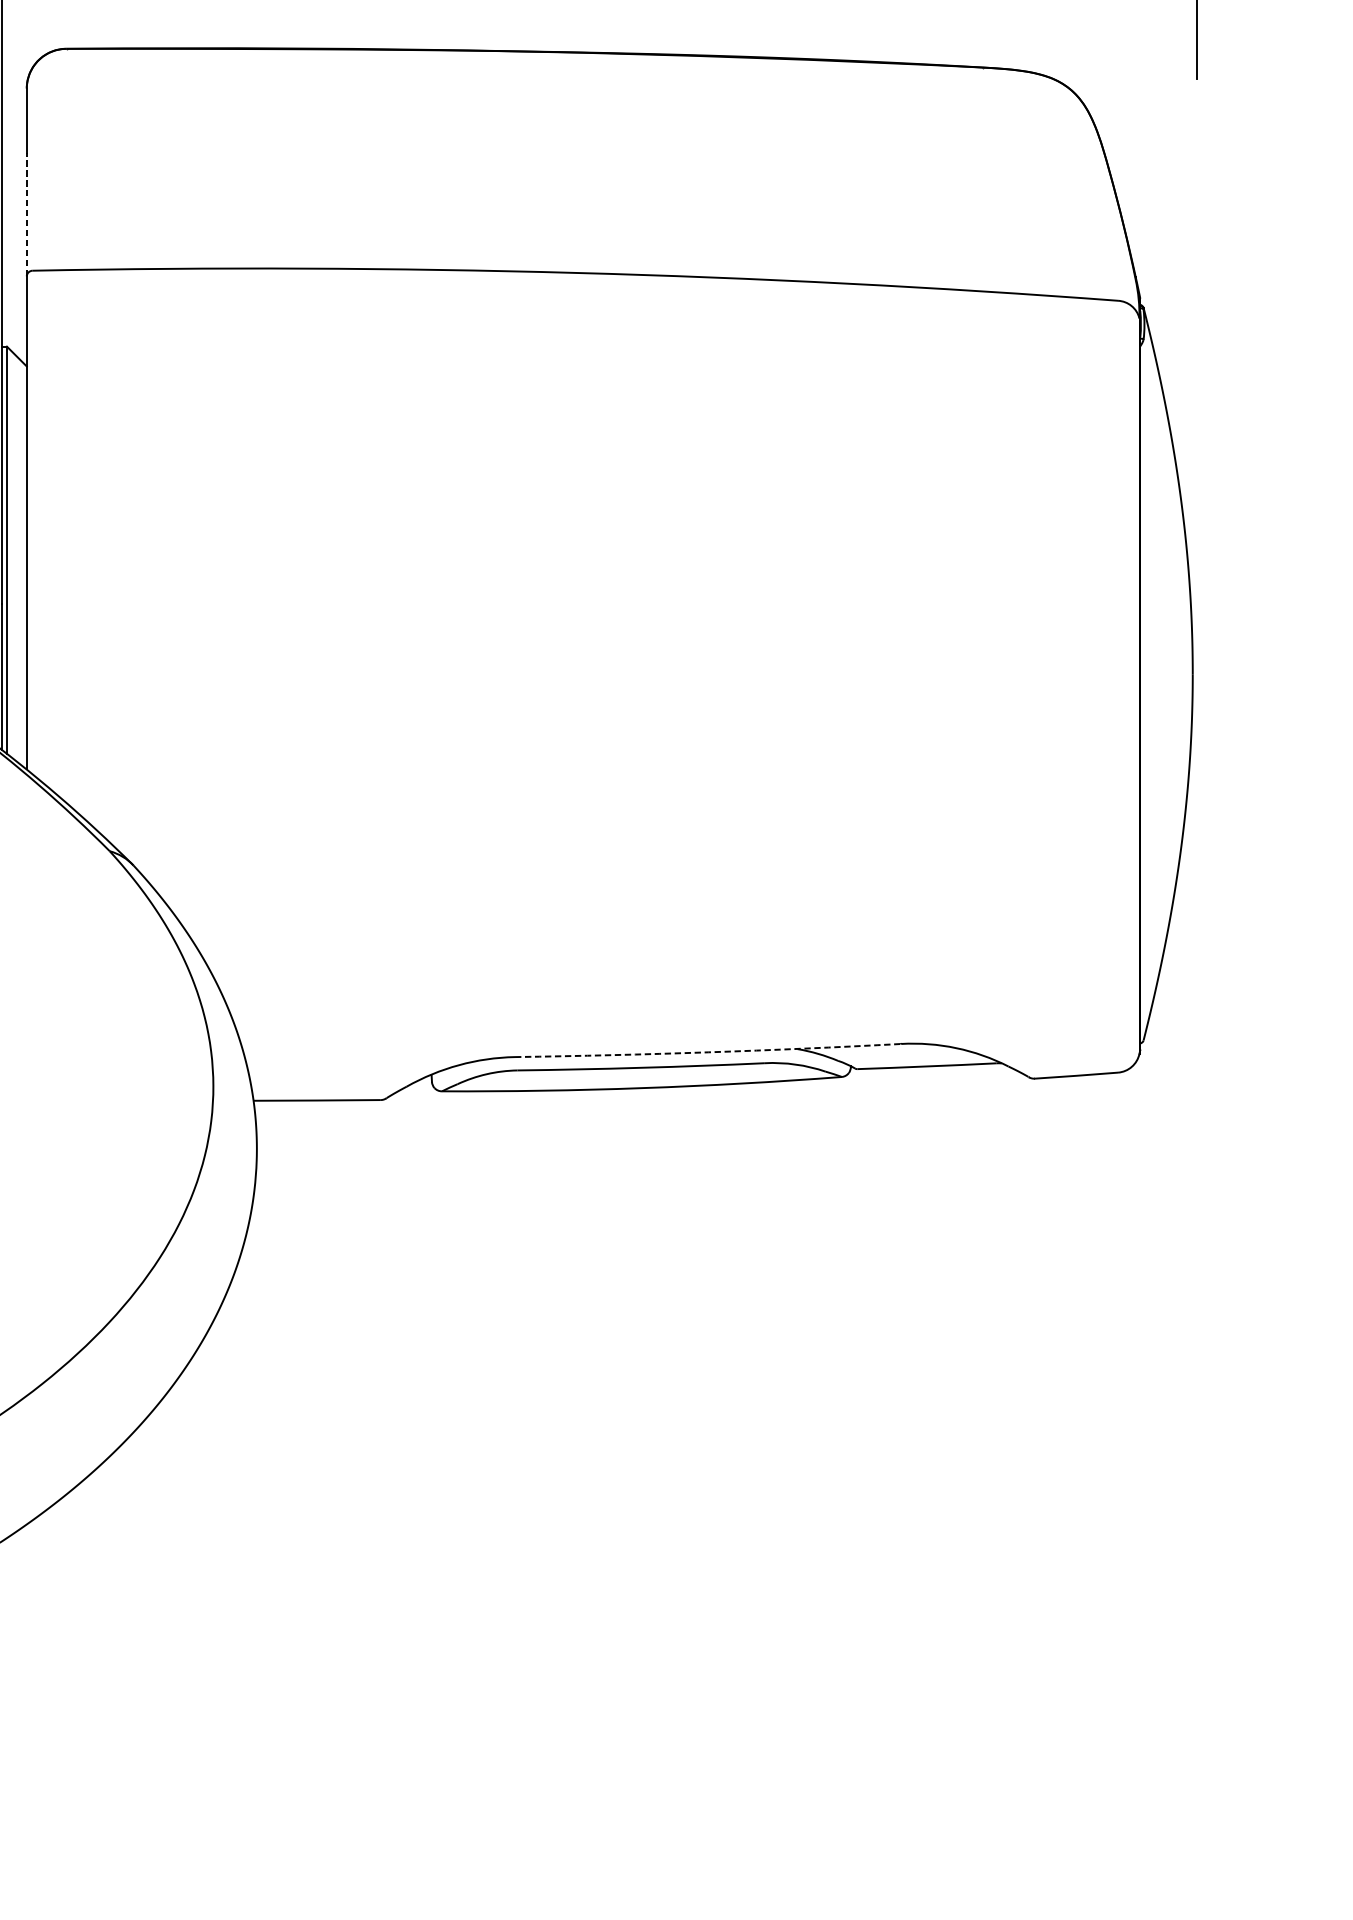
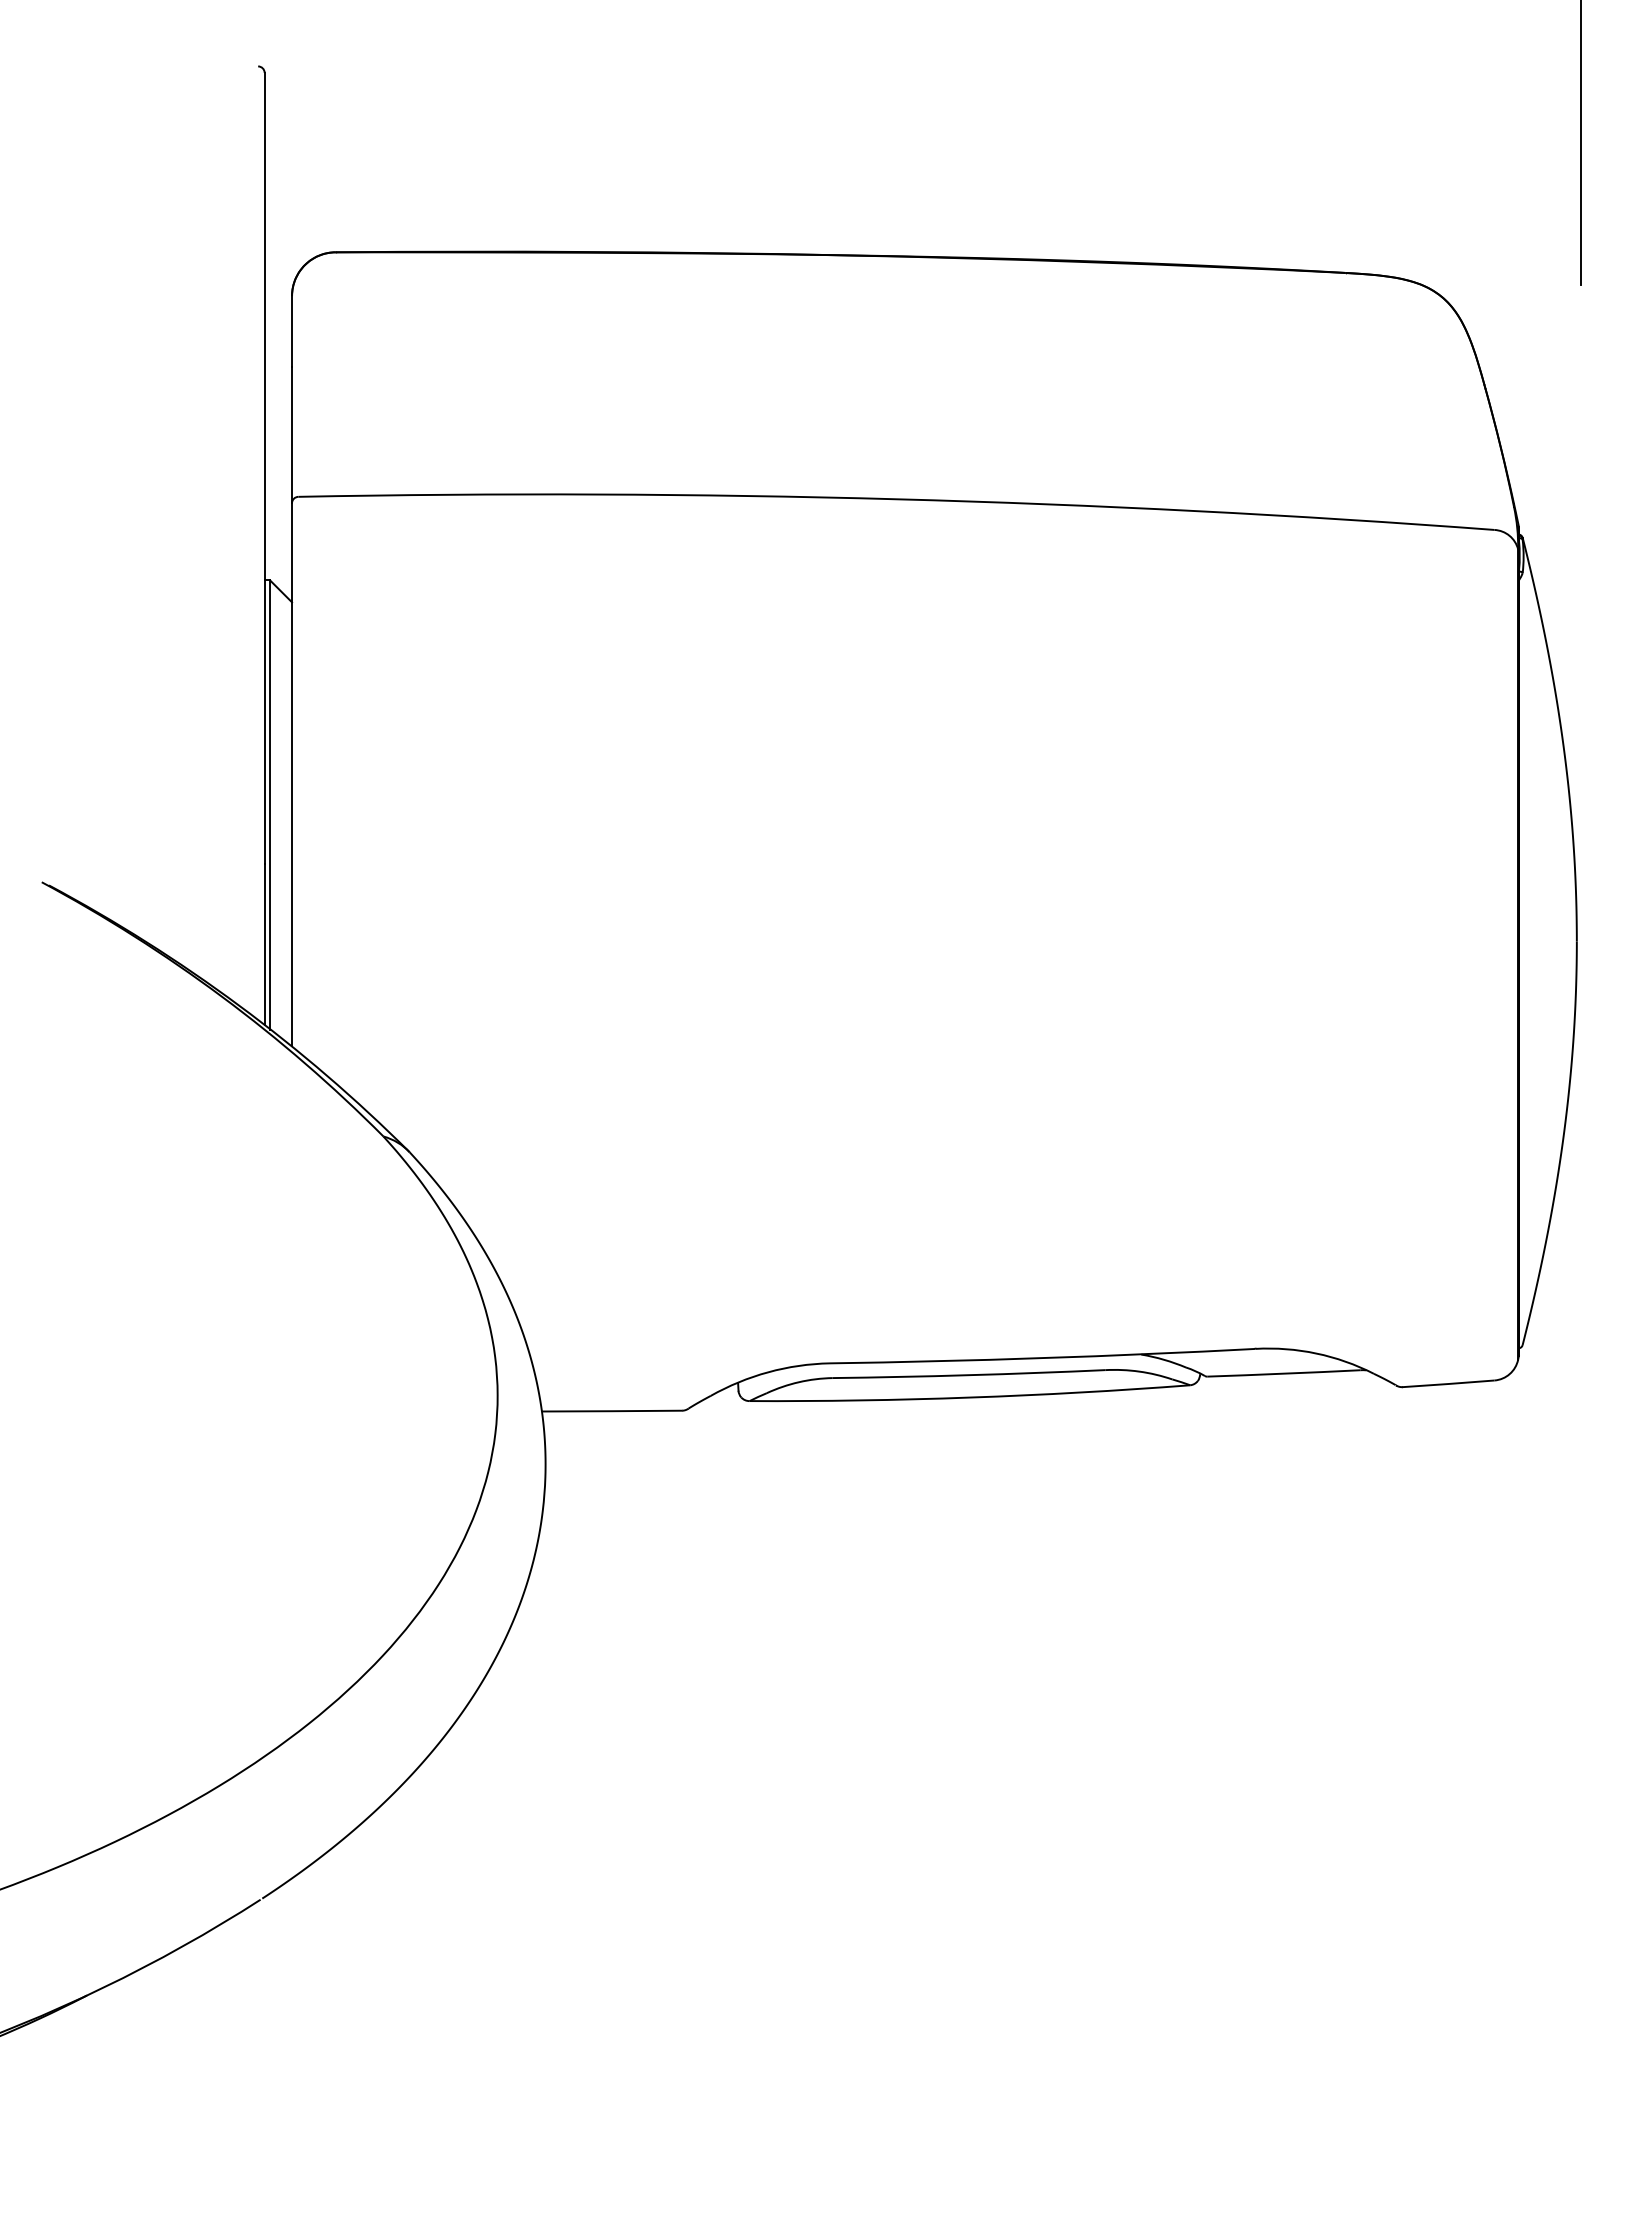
line: (27, 214) -> (292, 434), dashed -> solid
arc: (707, 1052) -> (1042, 1358), dashed -> solid

